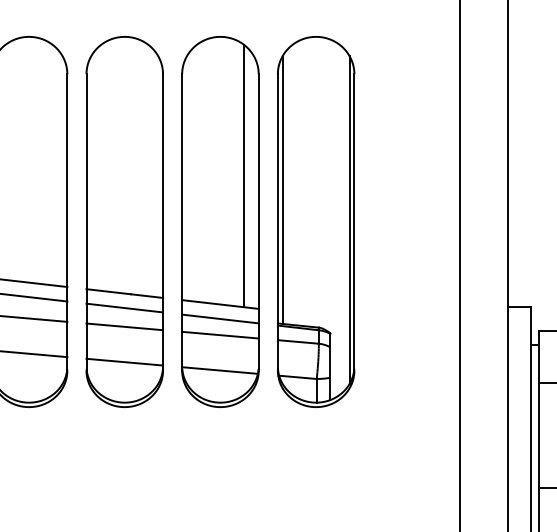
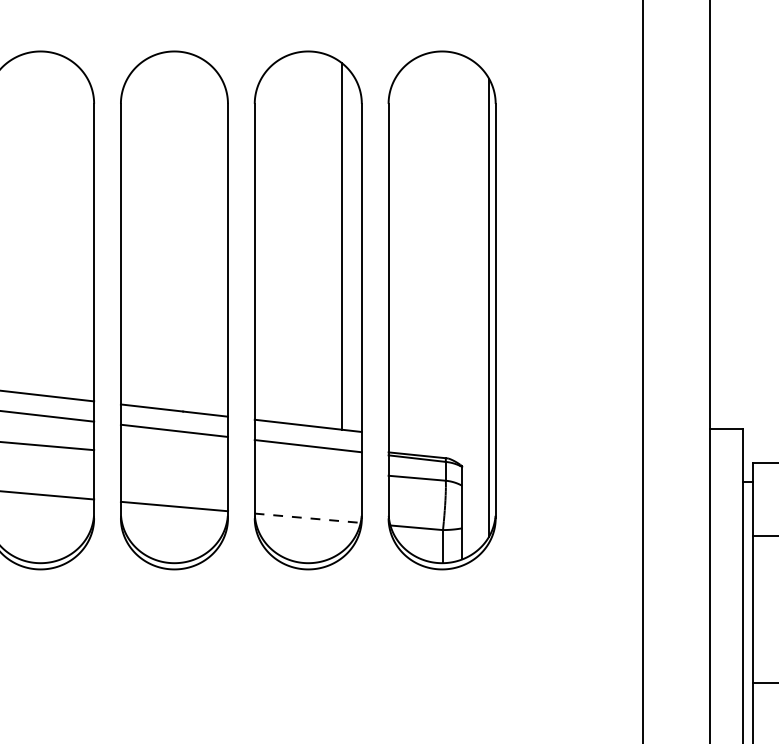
line: (282, 189) -> (395, 264), removed
line: (124, 326) -> (174, 456), removed
line: (220, 334) -> (308, 467), removed
line: (220, 370) -> (308, 518), solid -> dashed

